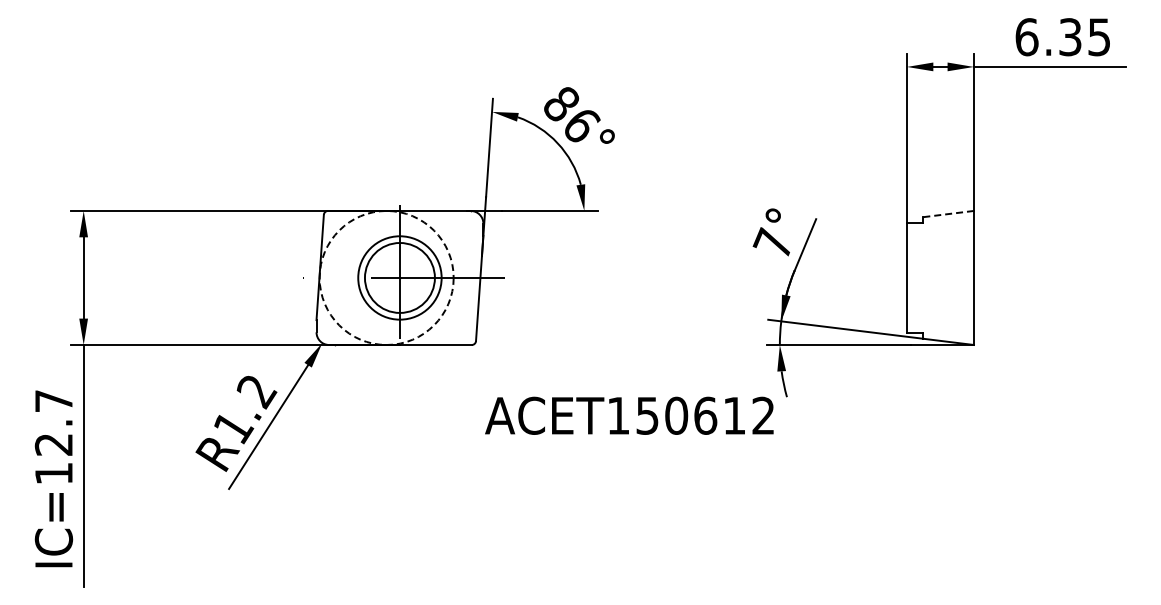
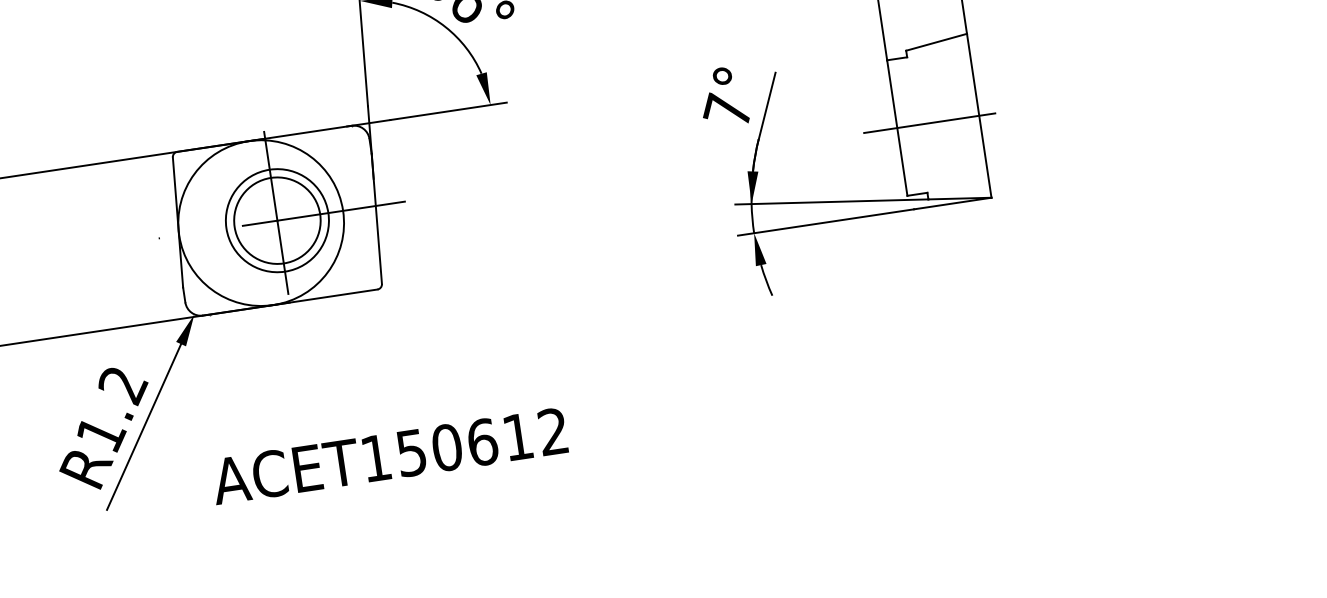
line: (948, 214) -> (936, 42), dashed -> solid
circle: (386, 277) -> (260, 222), dashed -> solid
line: (933, 277) -> (929, 122), added
text: (629, 415) -> (389, 455), moved

